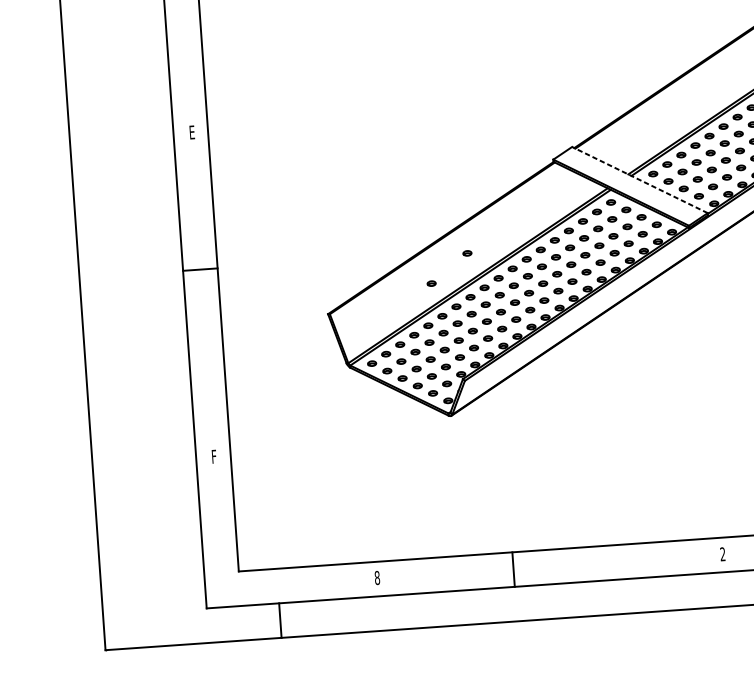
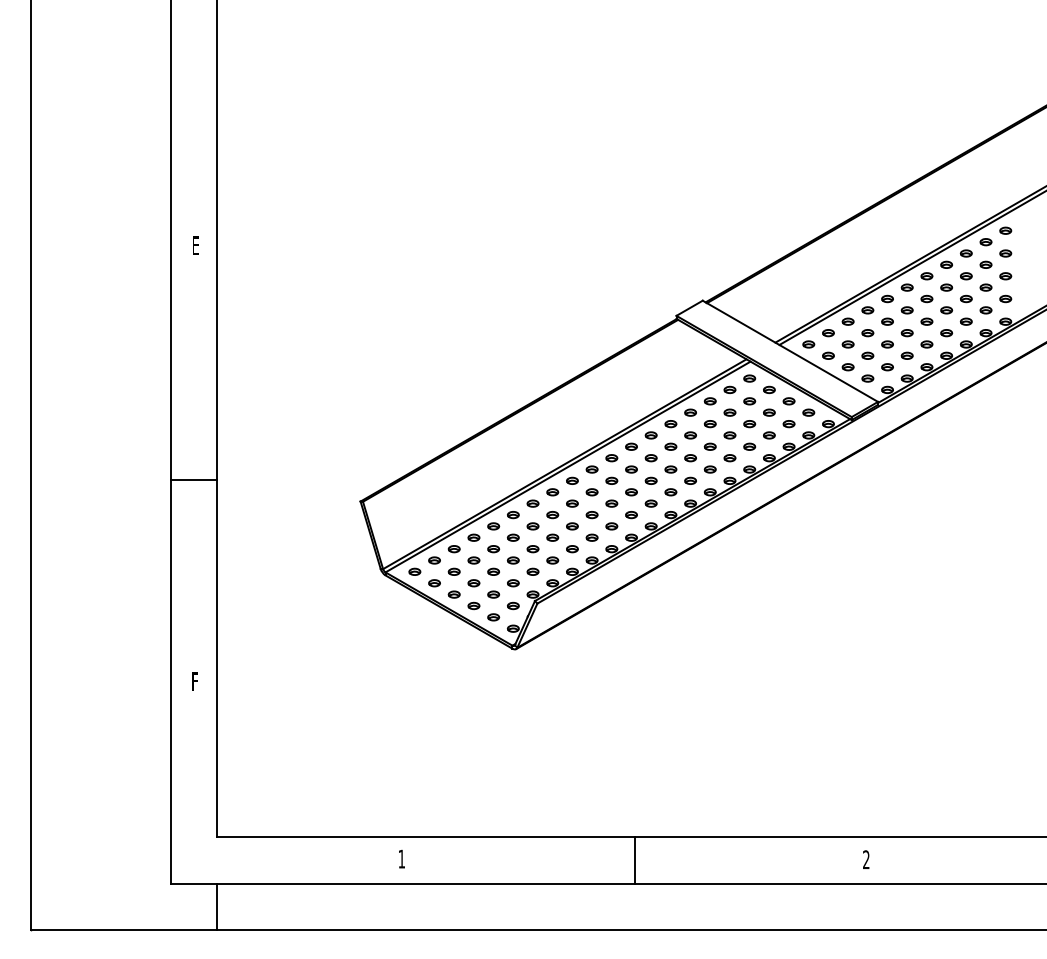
line: (639, 180) -> (789, 351), dashed -> solid
part: (467, 253) -> (552, 433), removed
line: (200, 269) -> (193, 479), moved
part: (431, 283) -> (501, 470), removed
line: (513, 569) -> (634, 860), moved
text: (377, 577) -> (401, 858), 8 -> 1
line: (280, 620) -> (217, 906), moved

